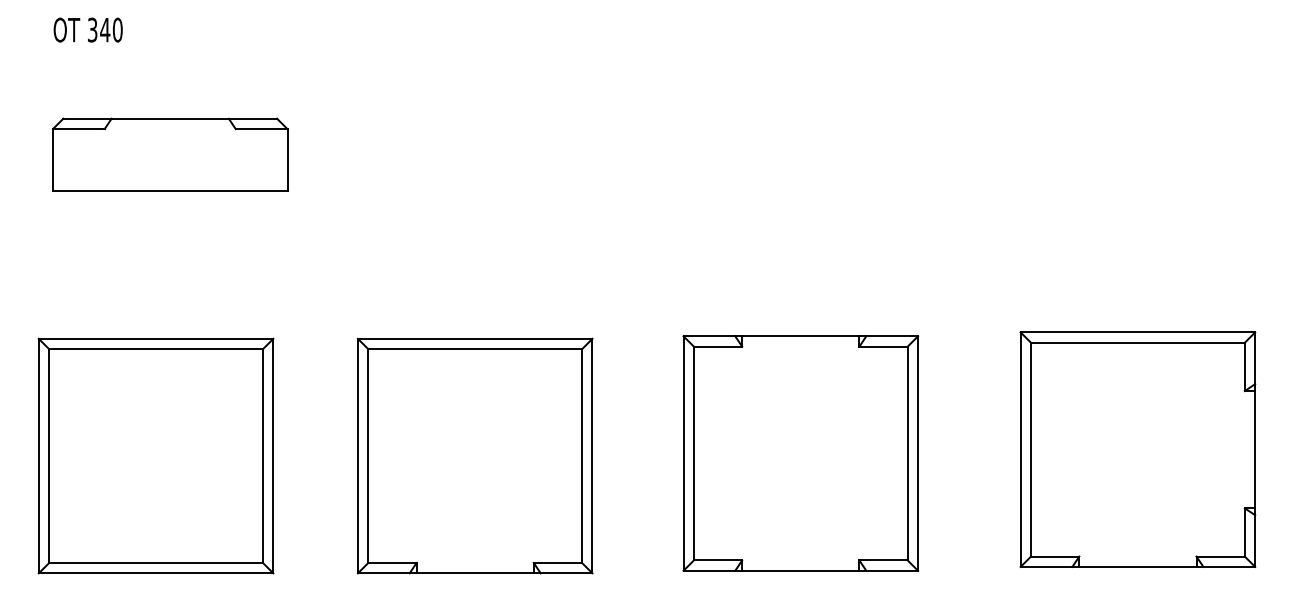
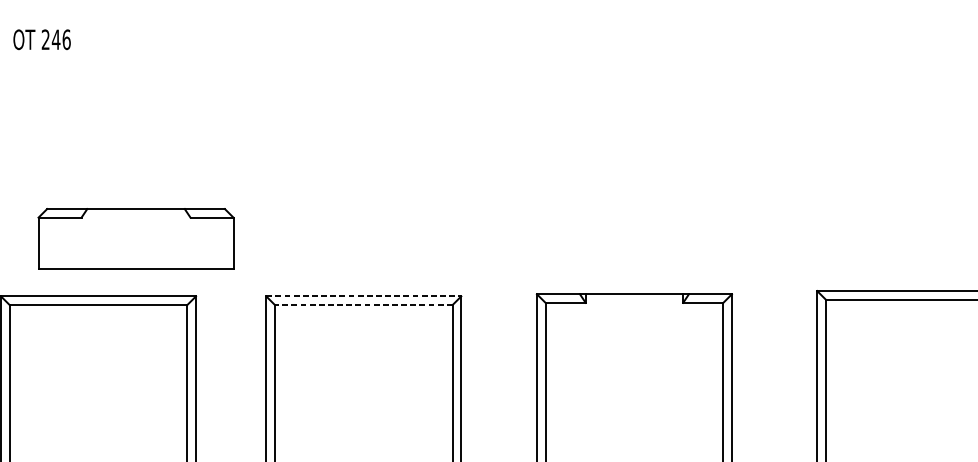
text: (105, 29) -> (56, 39), 340 -> 246
part: (170, 154) -> (136, 238), moved
line: (475, 338) -> (364, 296), solid -> dashed
line: (475, 349) -> (364, 305), solid -> dashed

